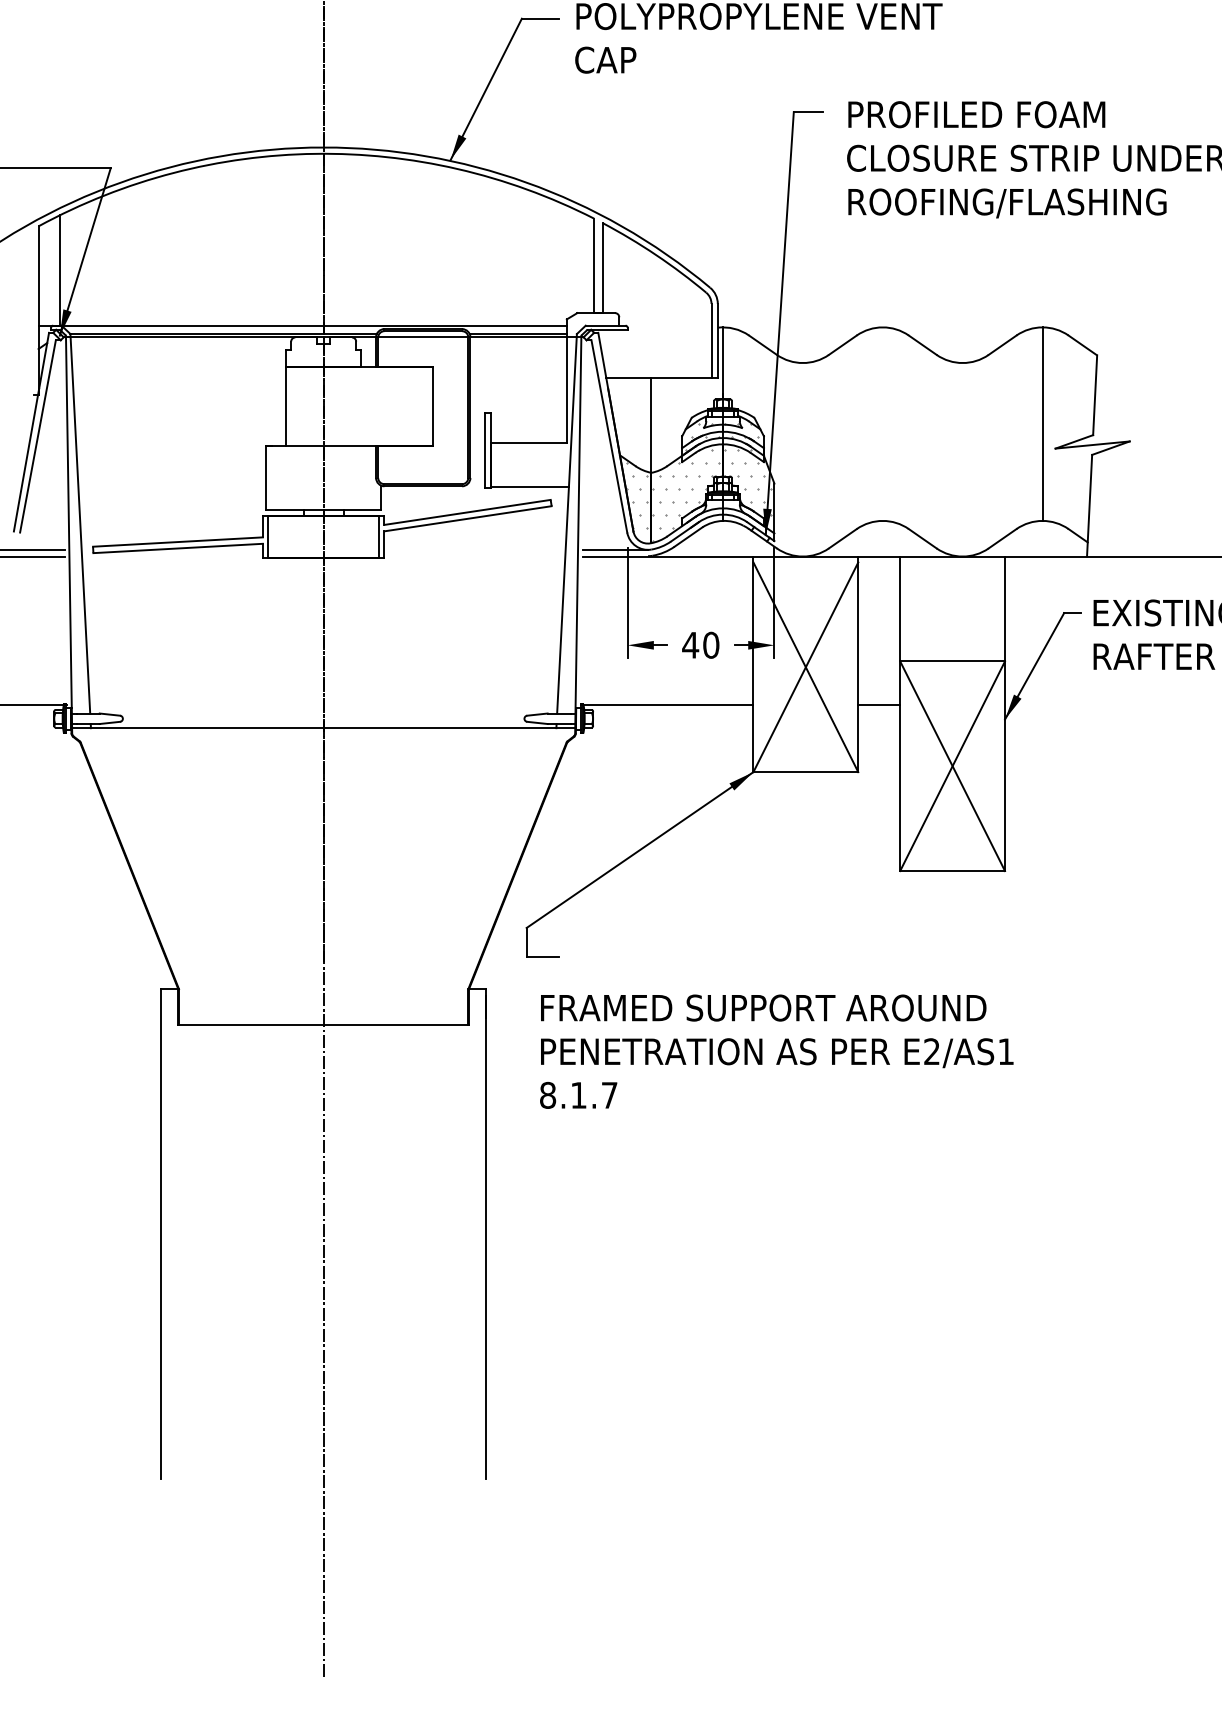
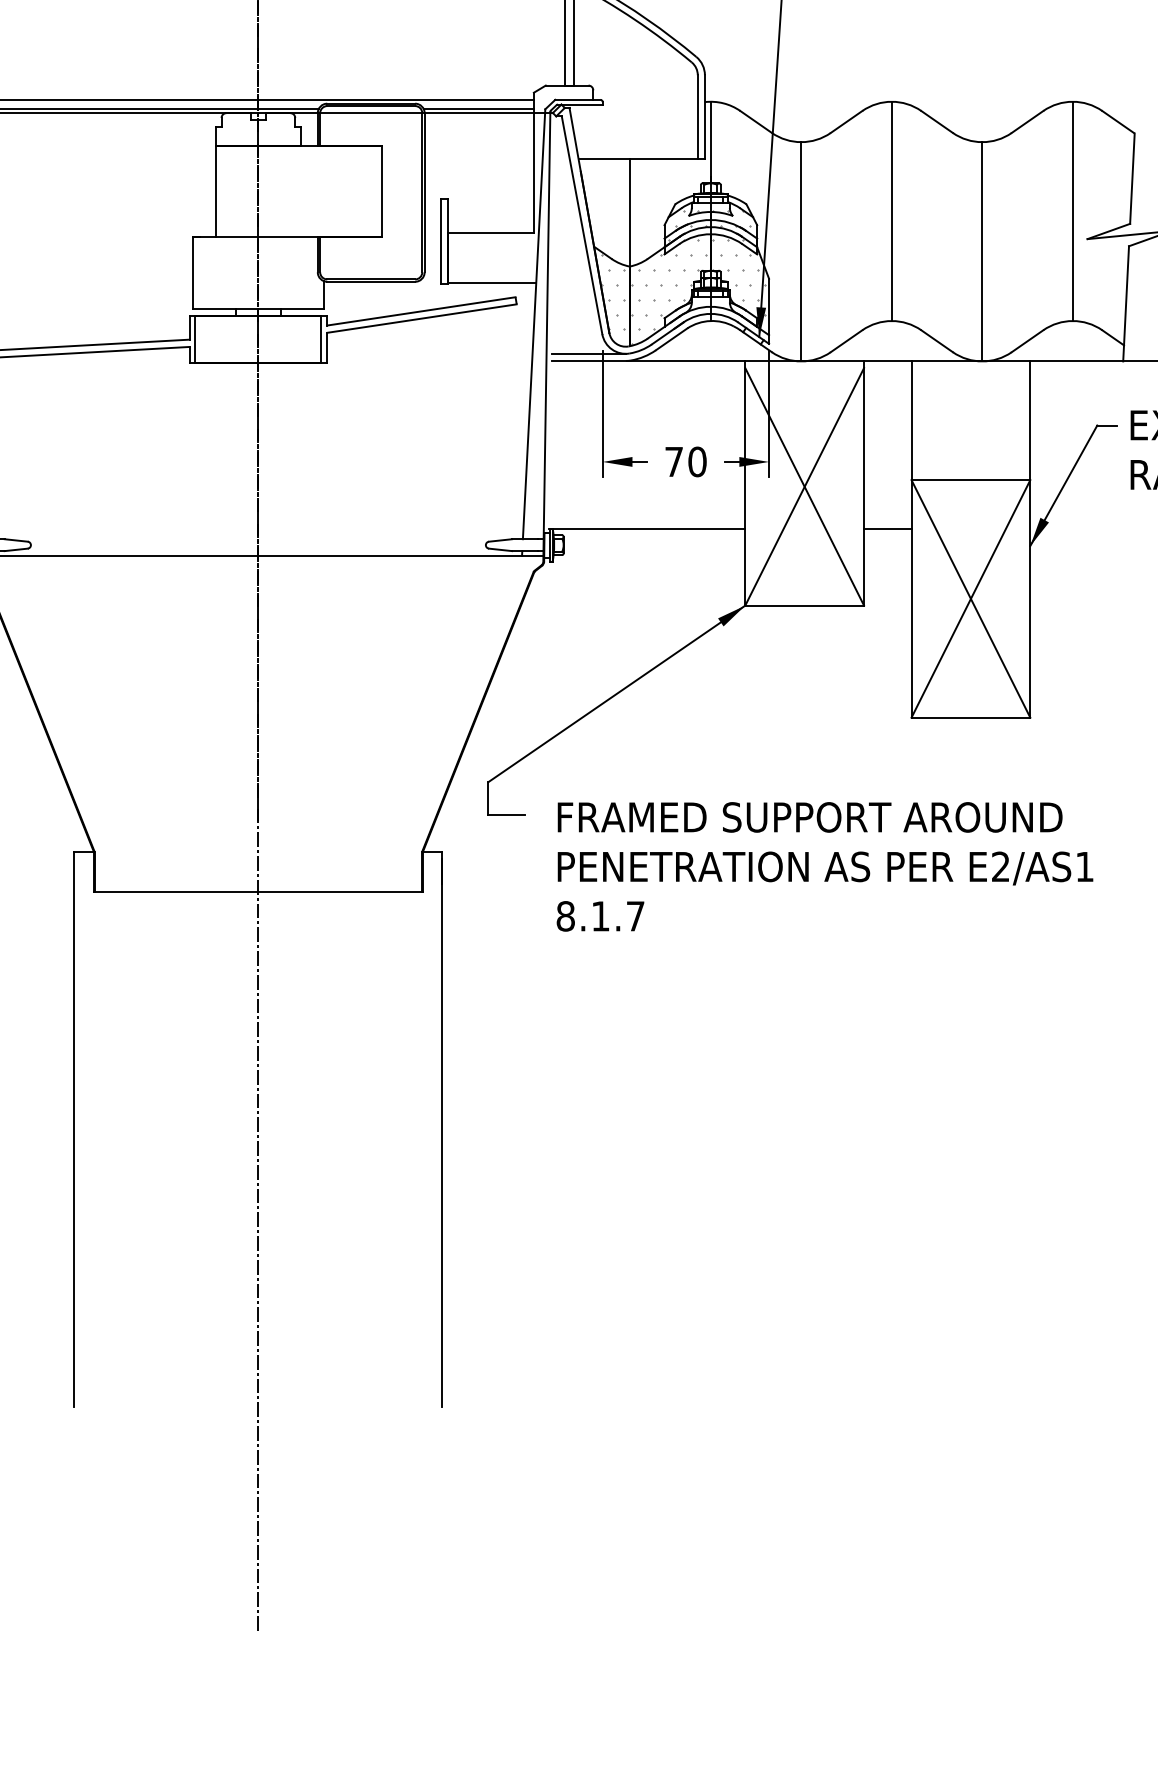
line: (882, 423) -> (891, 210), added
line: (802, 459) -> (800, 251), added
line: (962, 459) -> (982, 251), added
text: (690, 645) -> (673, 462), 40 -> 70
text: (776, 1051) -> (824, 866), moved

